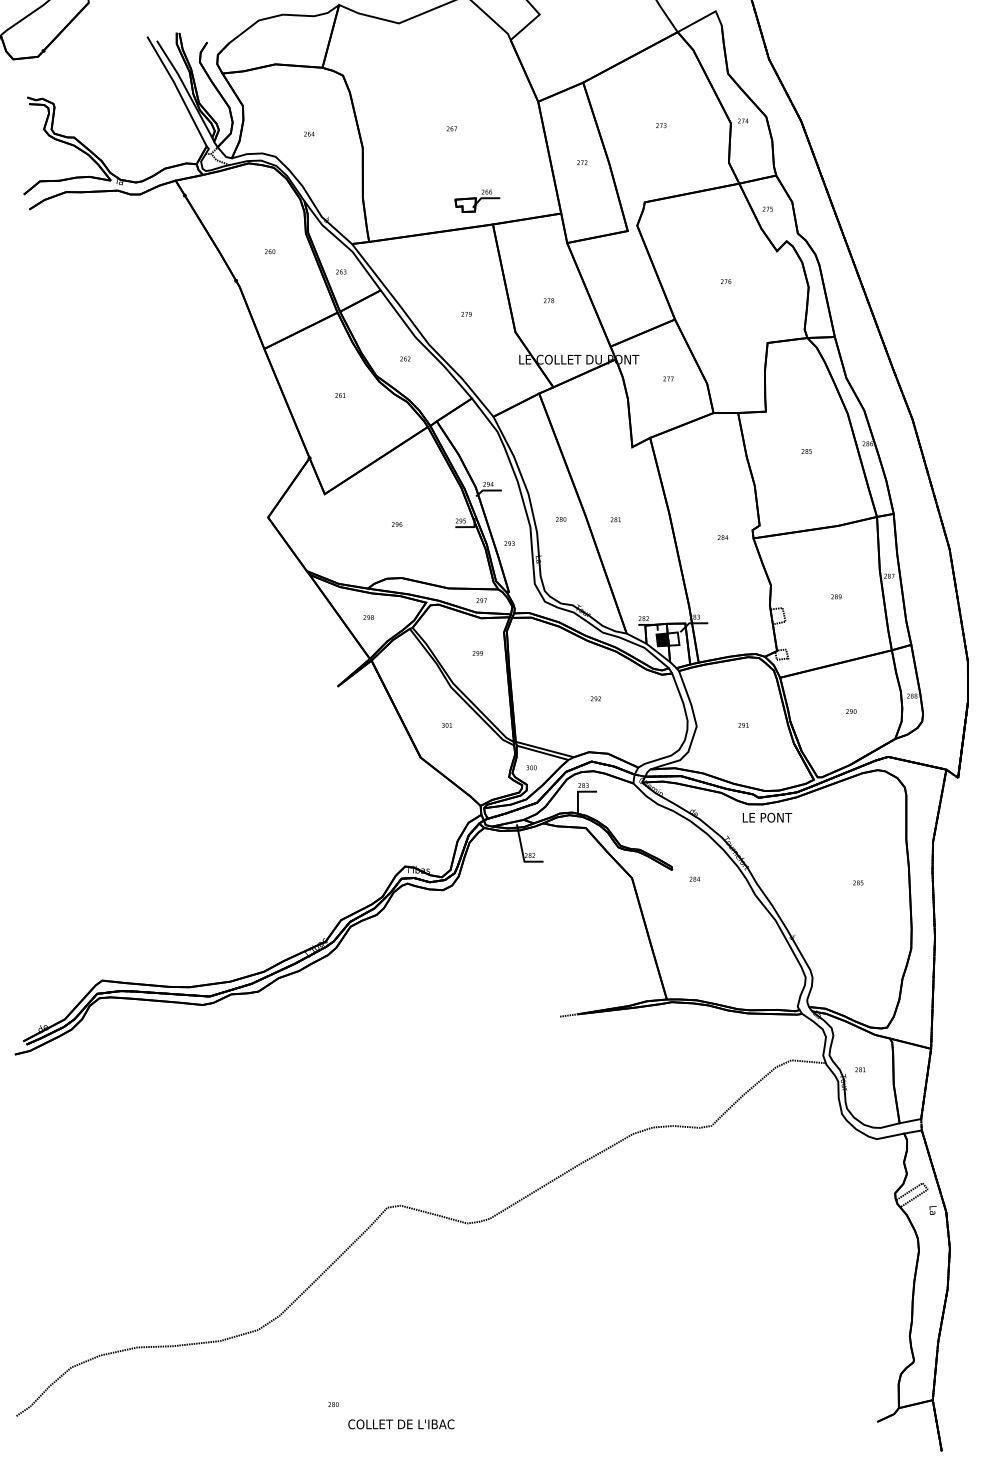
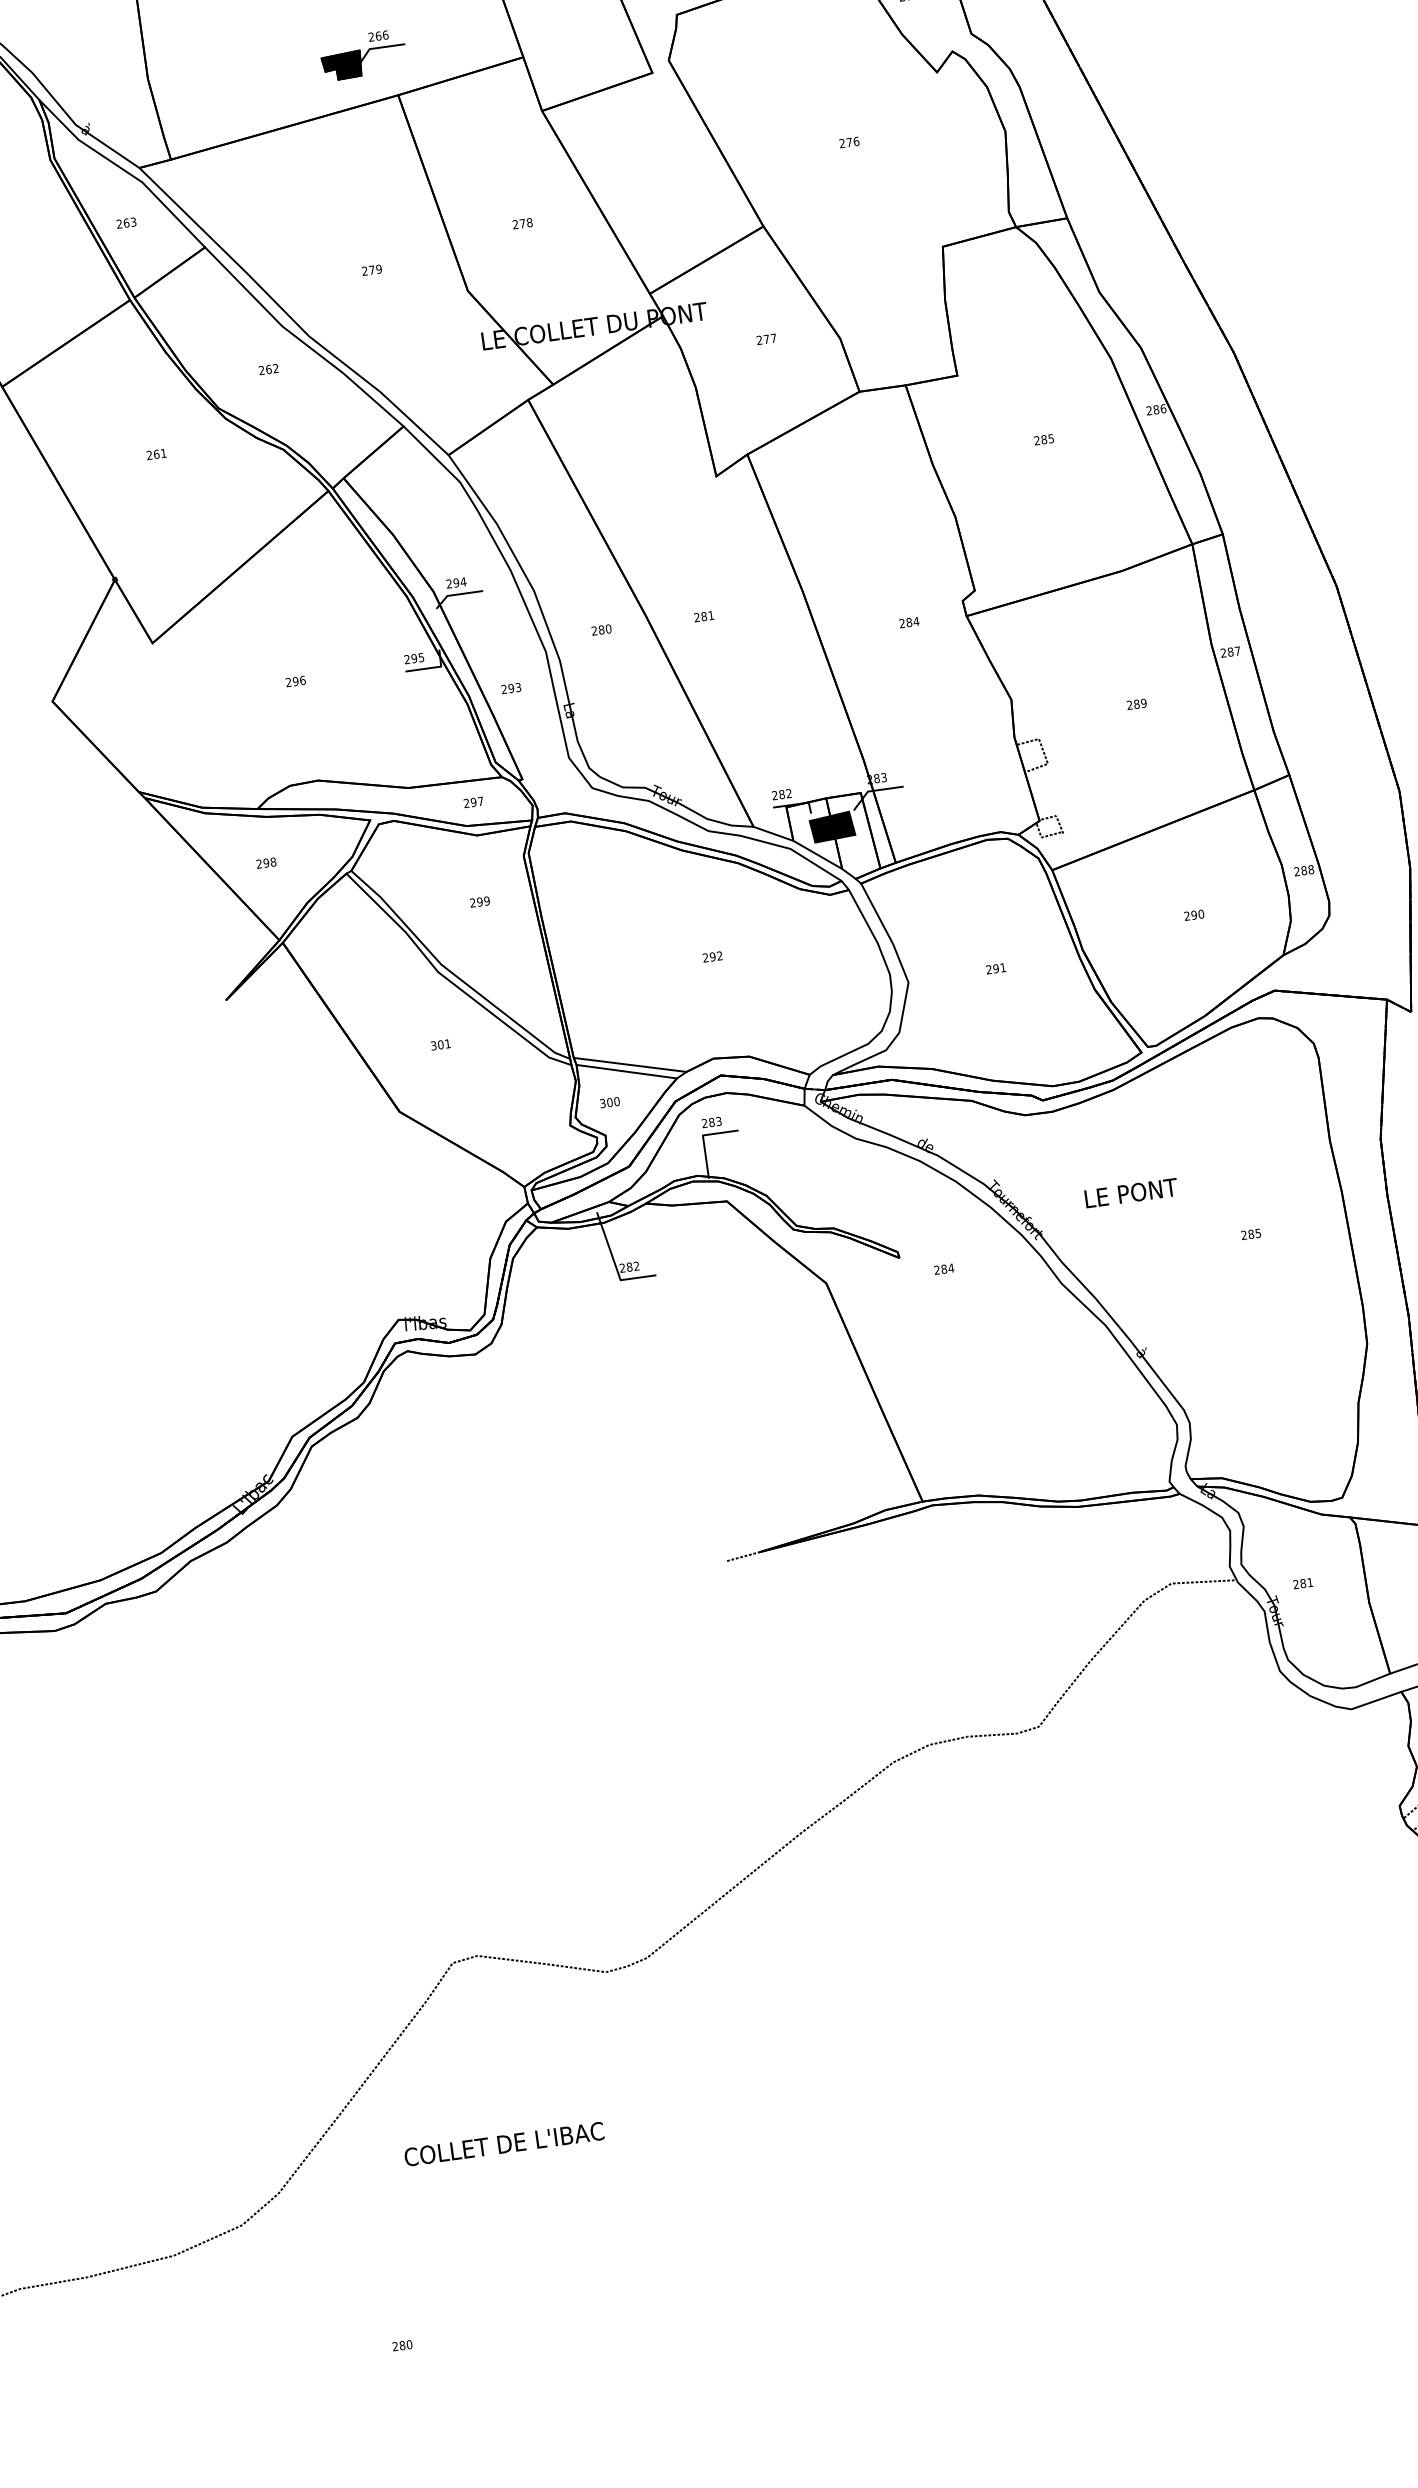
fill: (465, 205) -> (342, 66), added
fill: (673, 638) -> (842, 824), added
text: (767, 817) -> (1131, 1192), moved
text: (401, 1424) -> (504, 2144), moved

